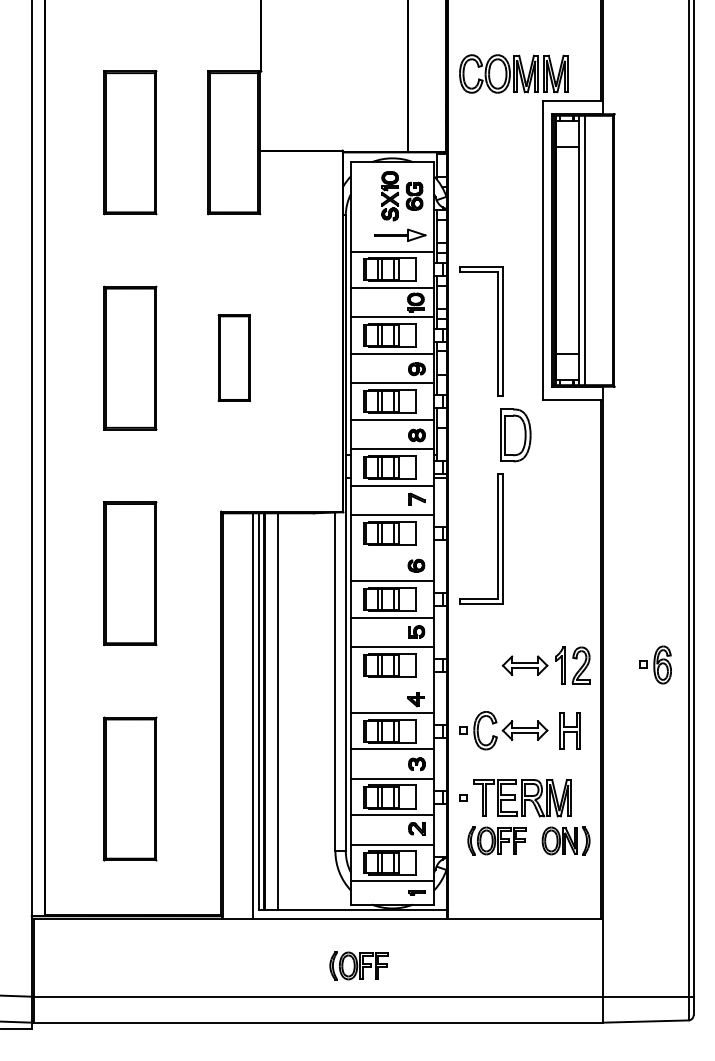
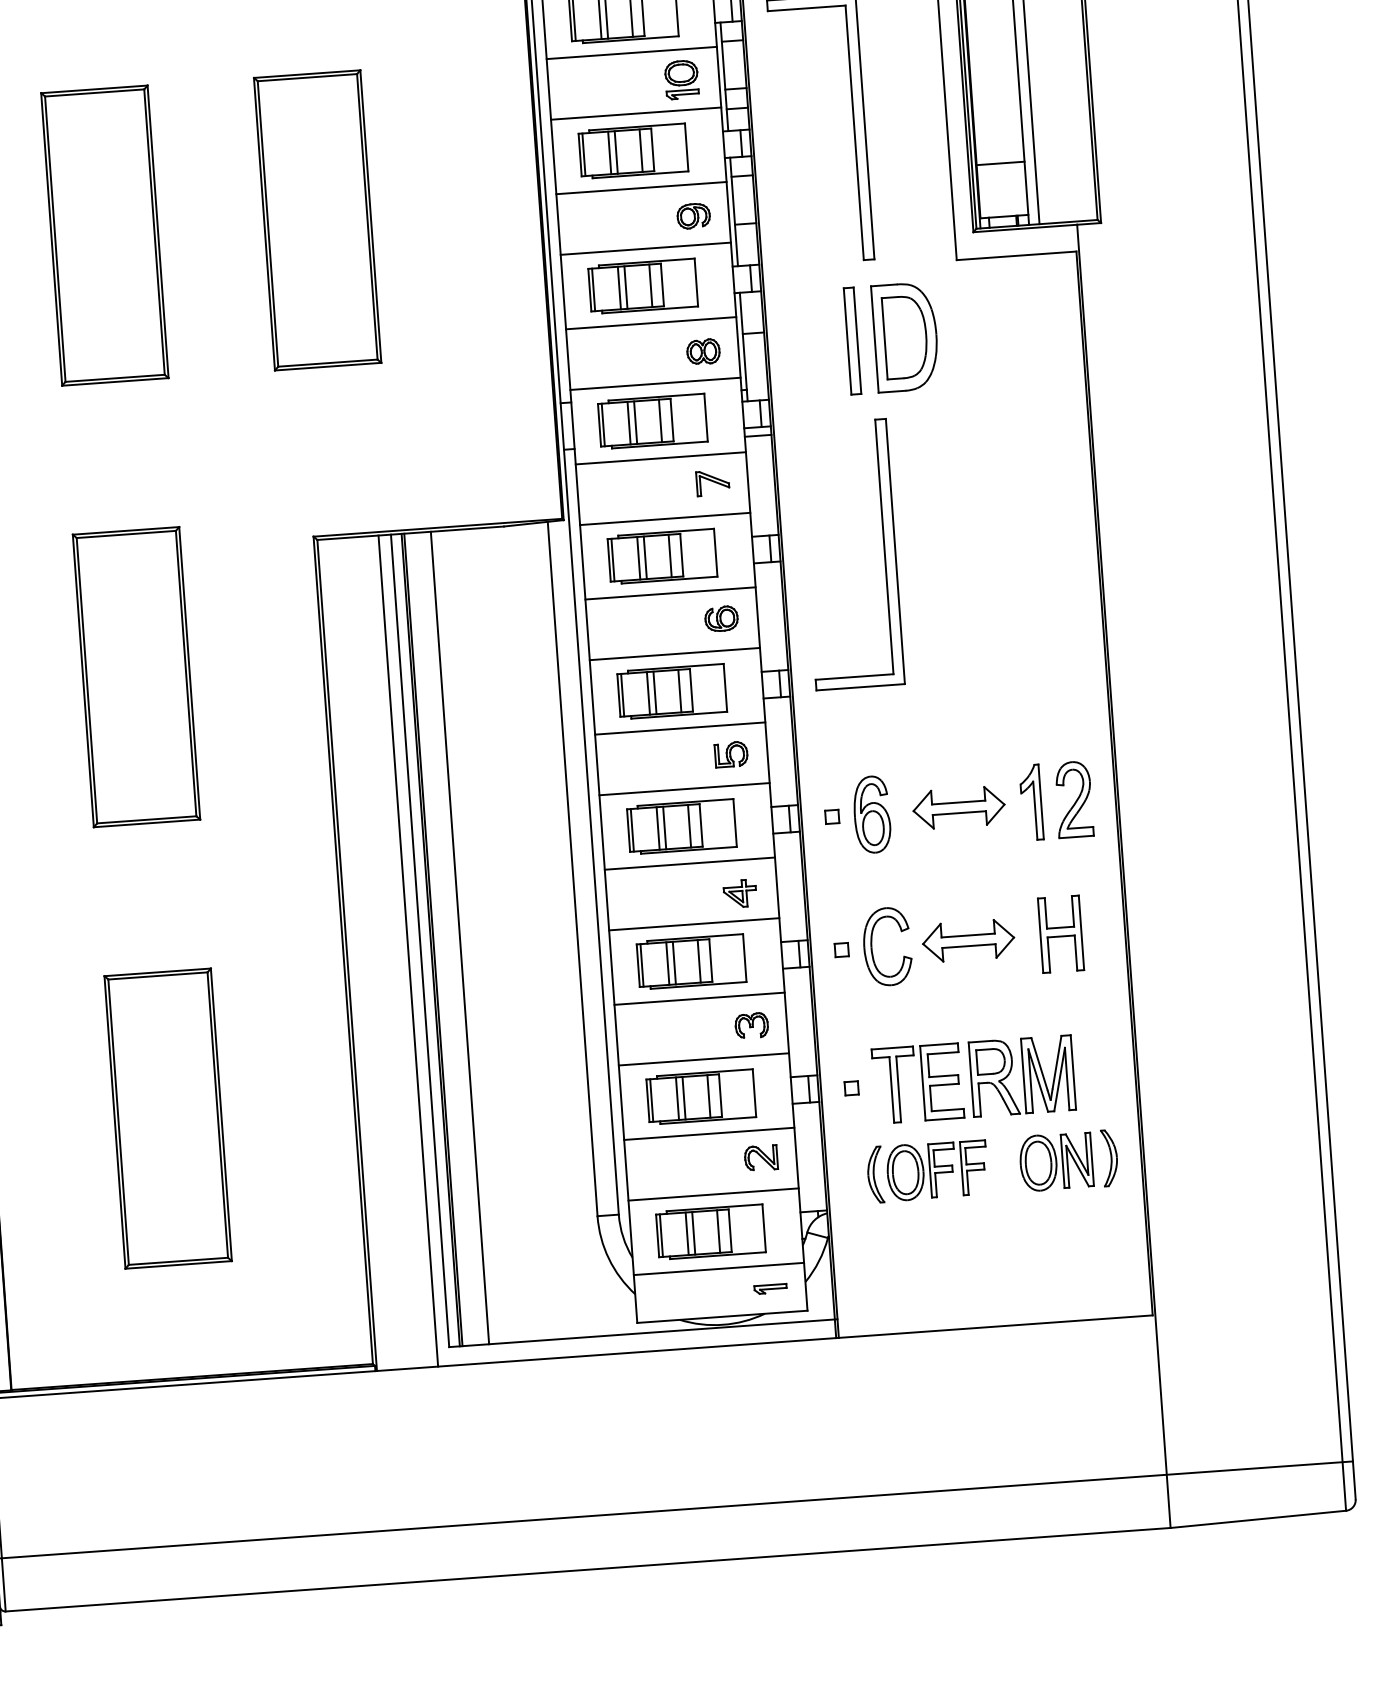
part: (234, 357) -> (318, 218), size x1.67
part: (489, 434) -> (852, 339), added
line: (392, 551) -> (670, 593), added
part: (655, 664) -> (857, 814), moved
line: (392, 683) -> (689, 863), added
part: (358, 965) -> (661, 1446), removed

